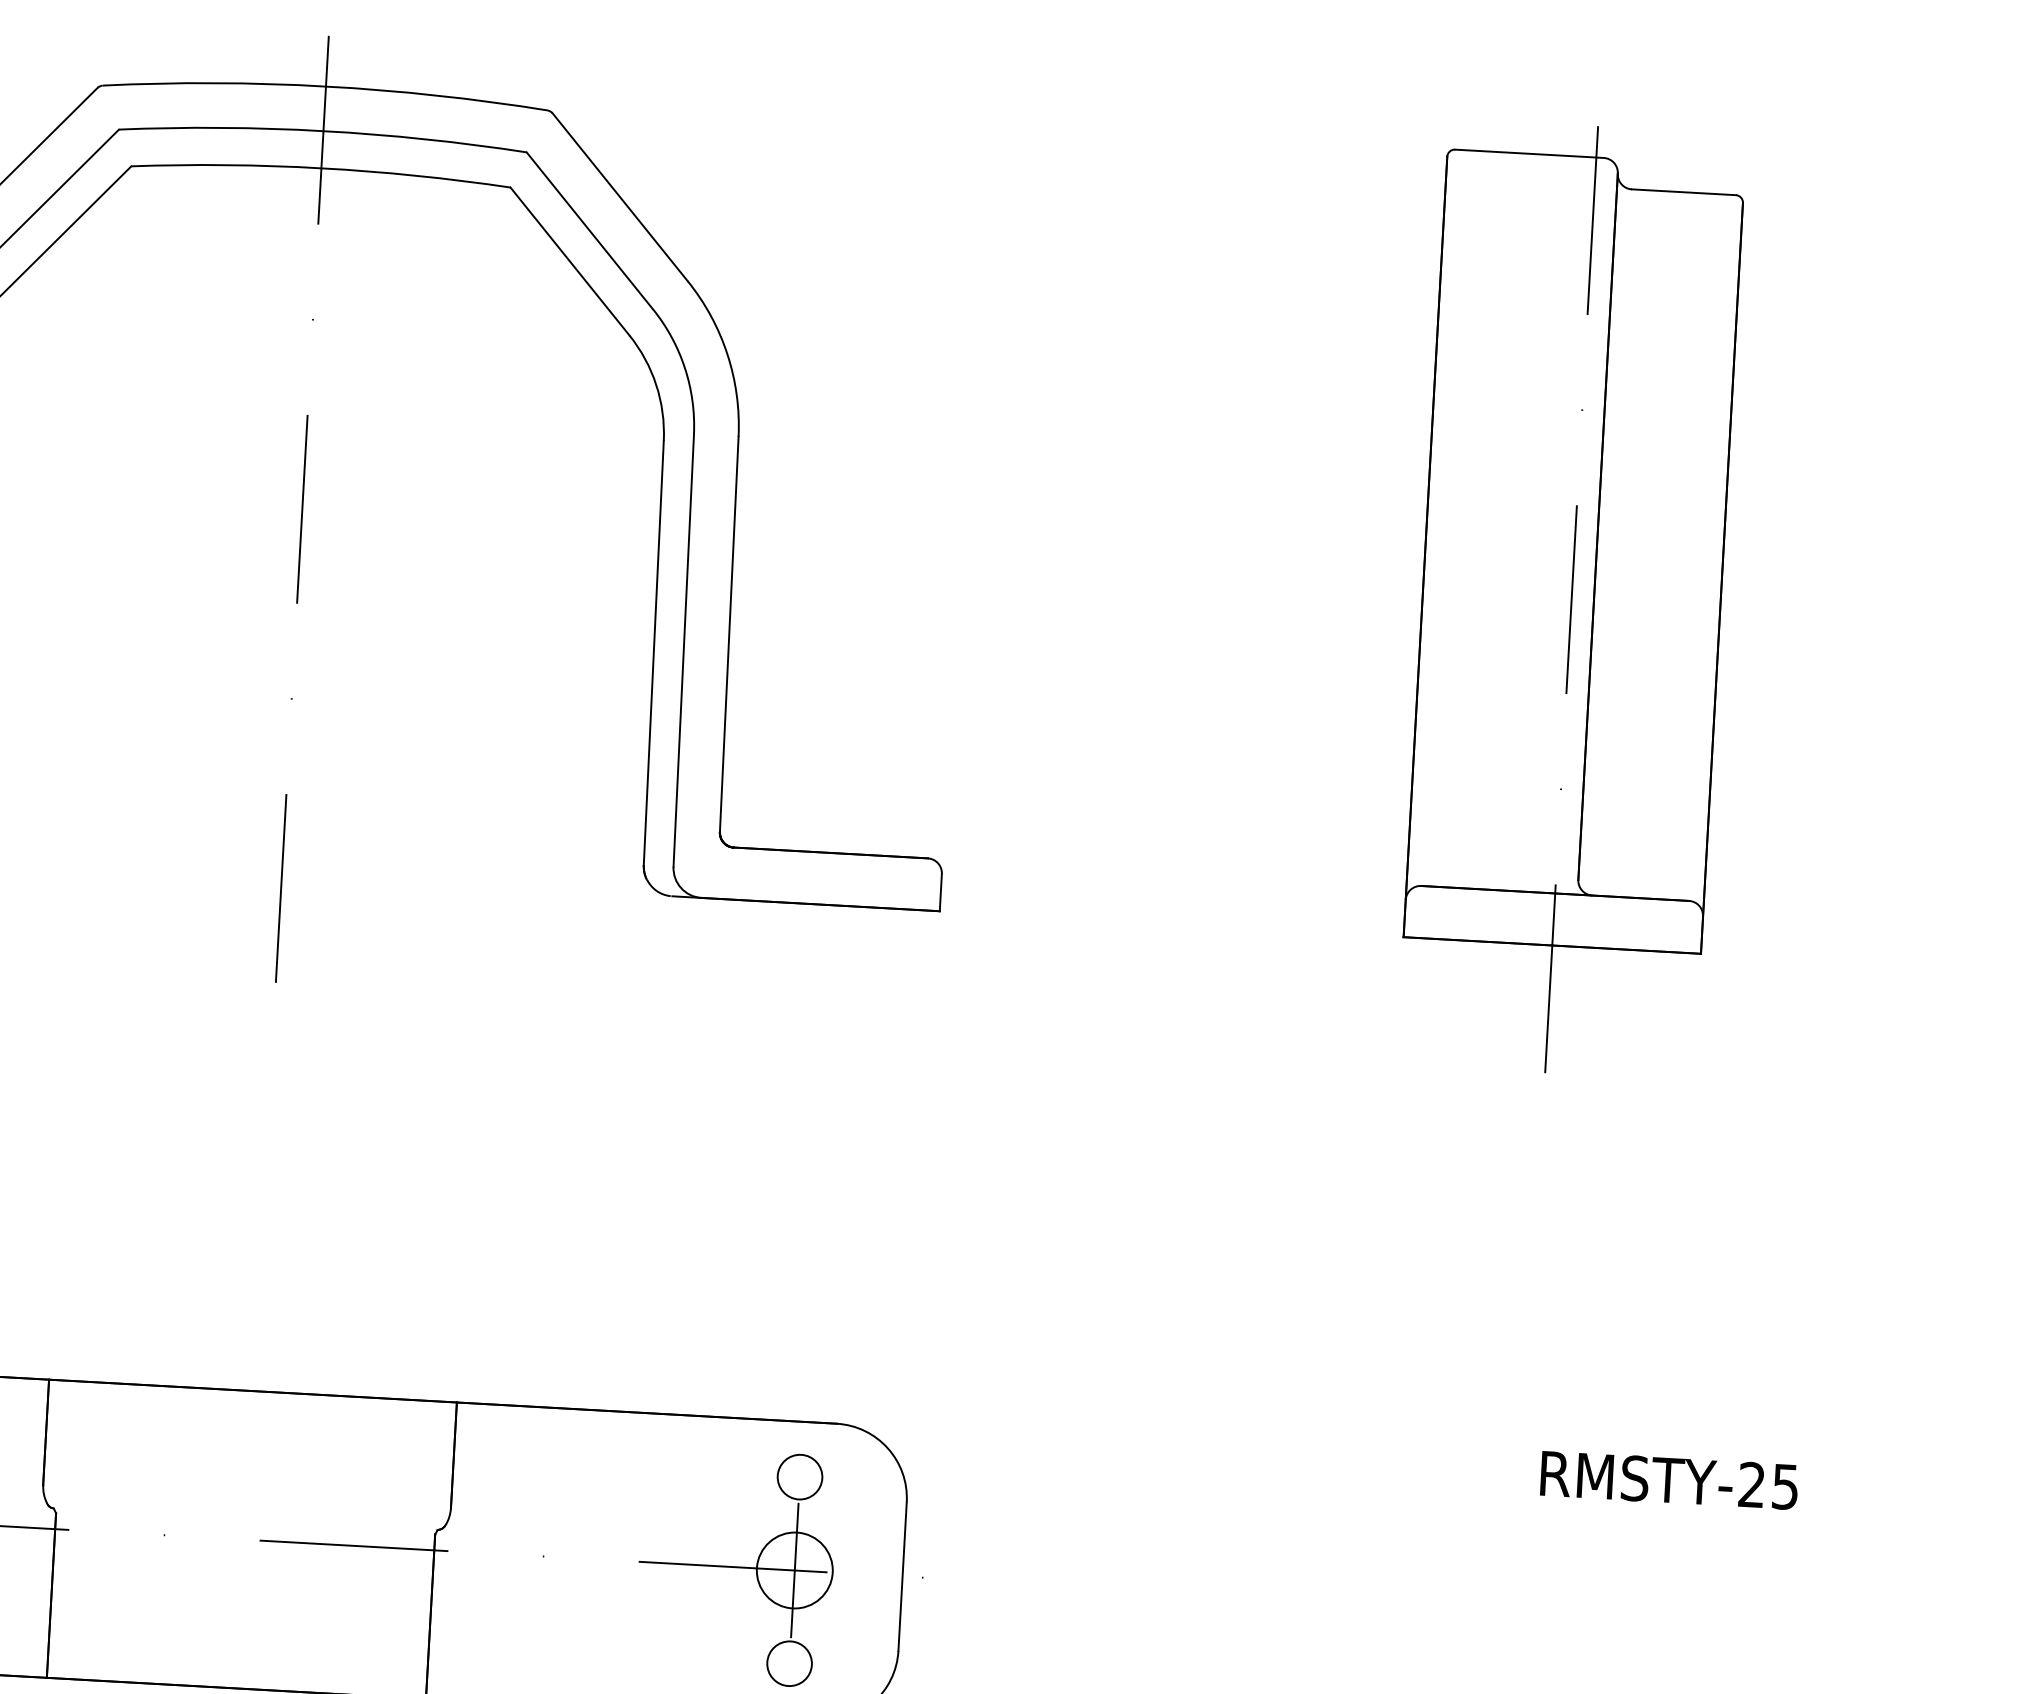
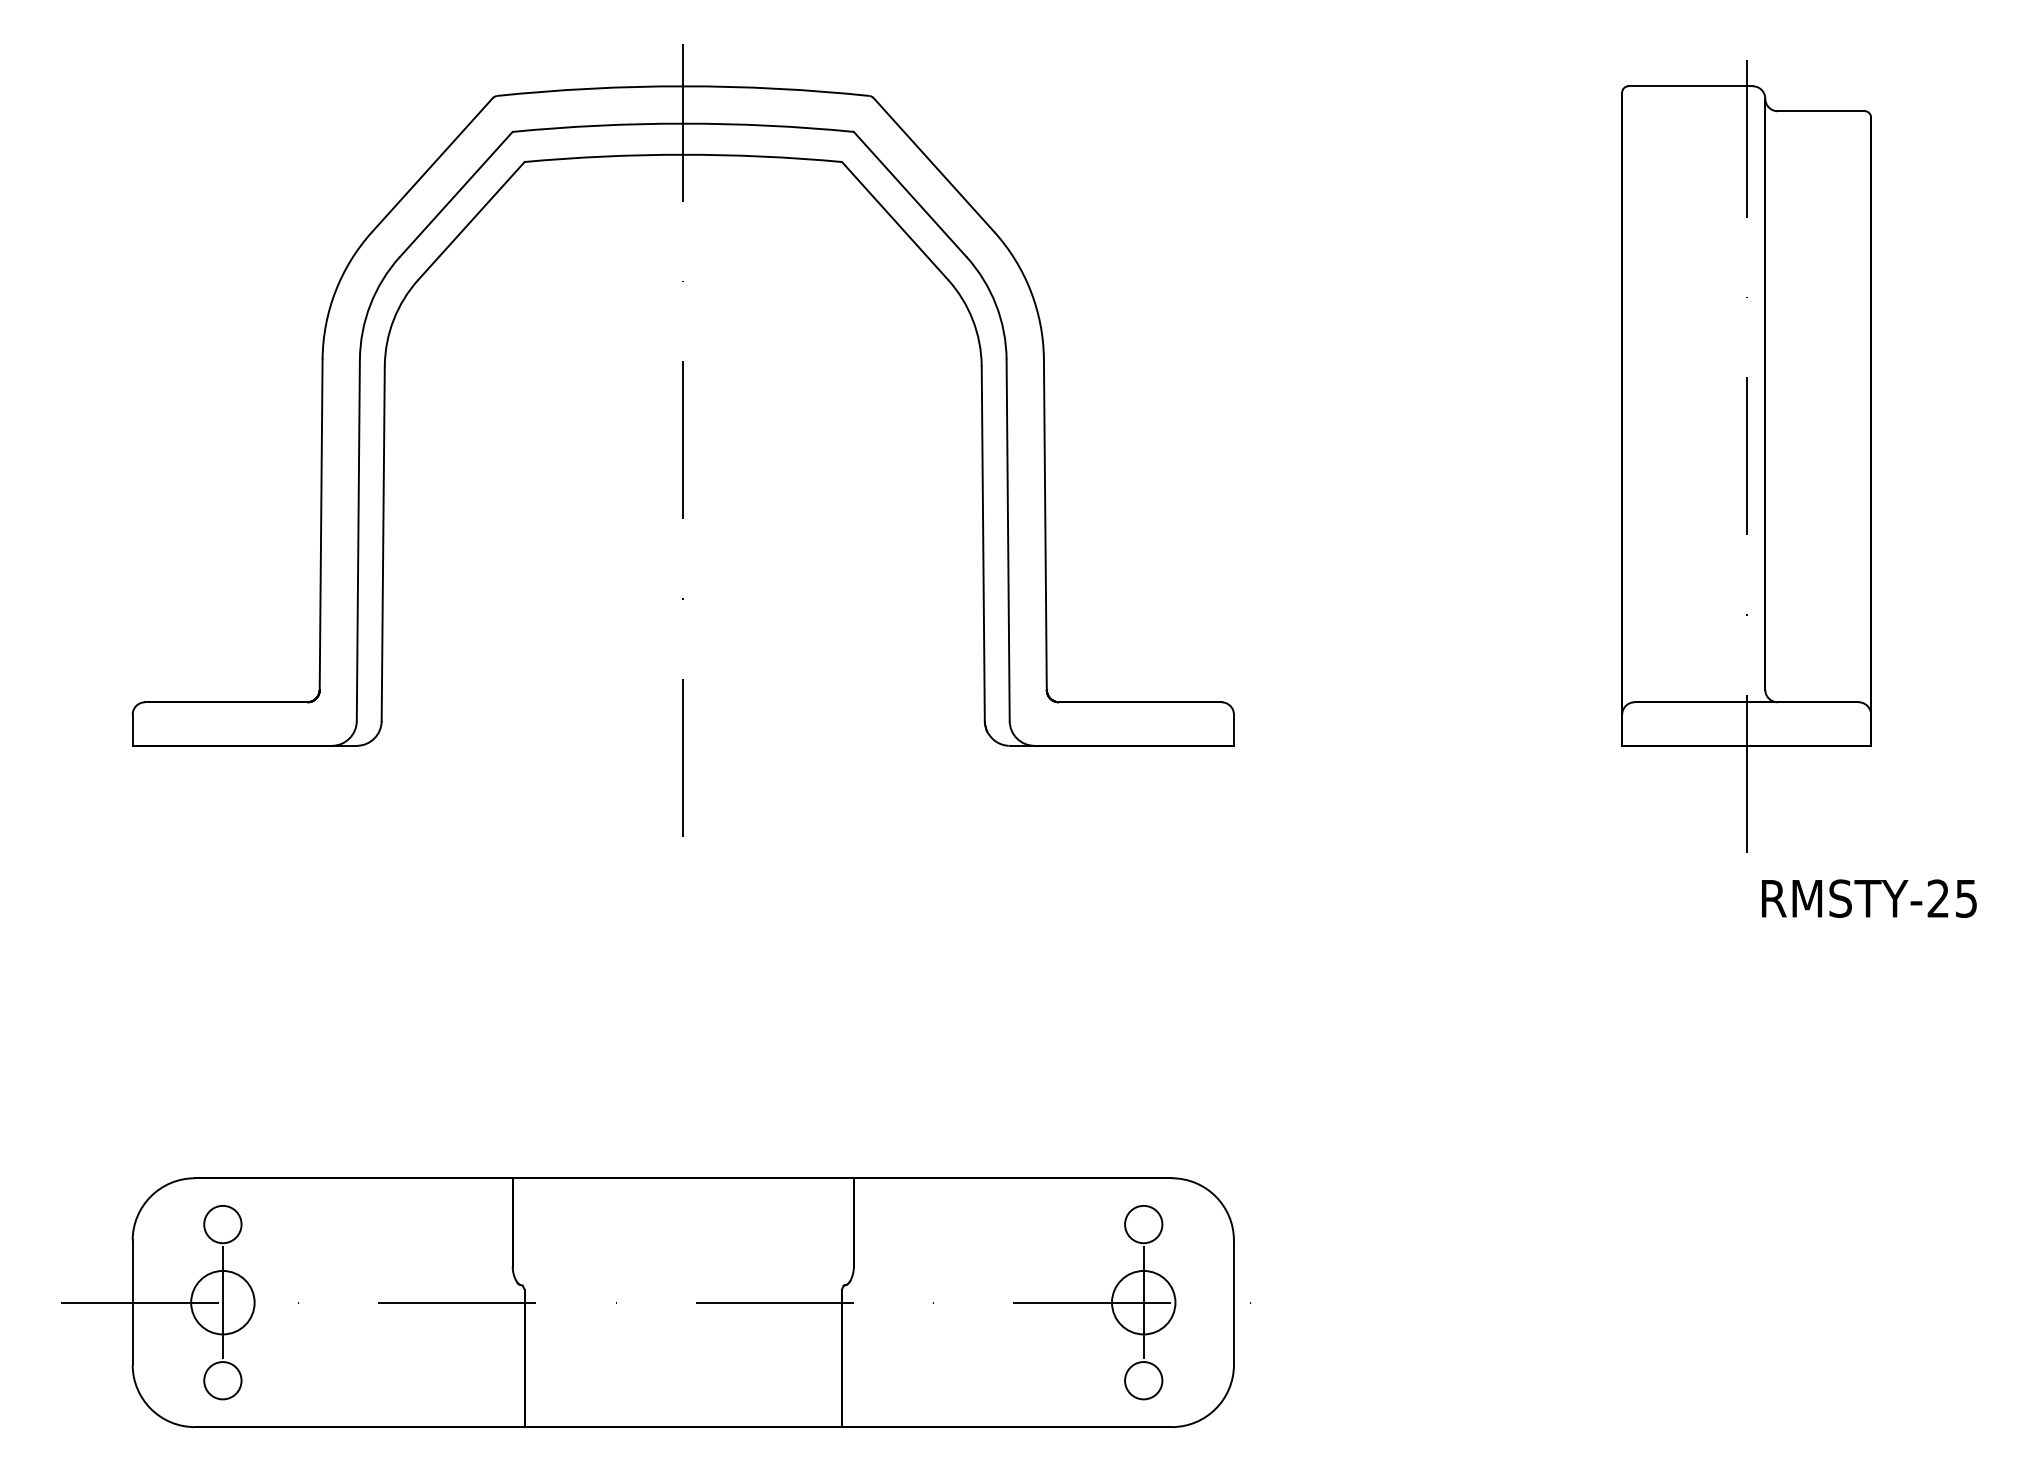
text: (1669, 1480) -> (1869, 898), moved

